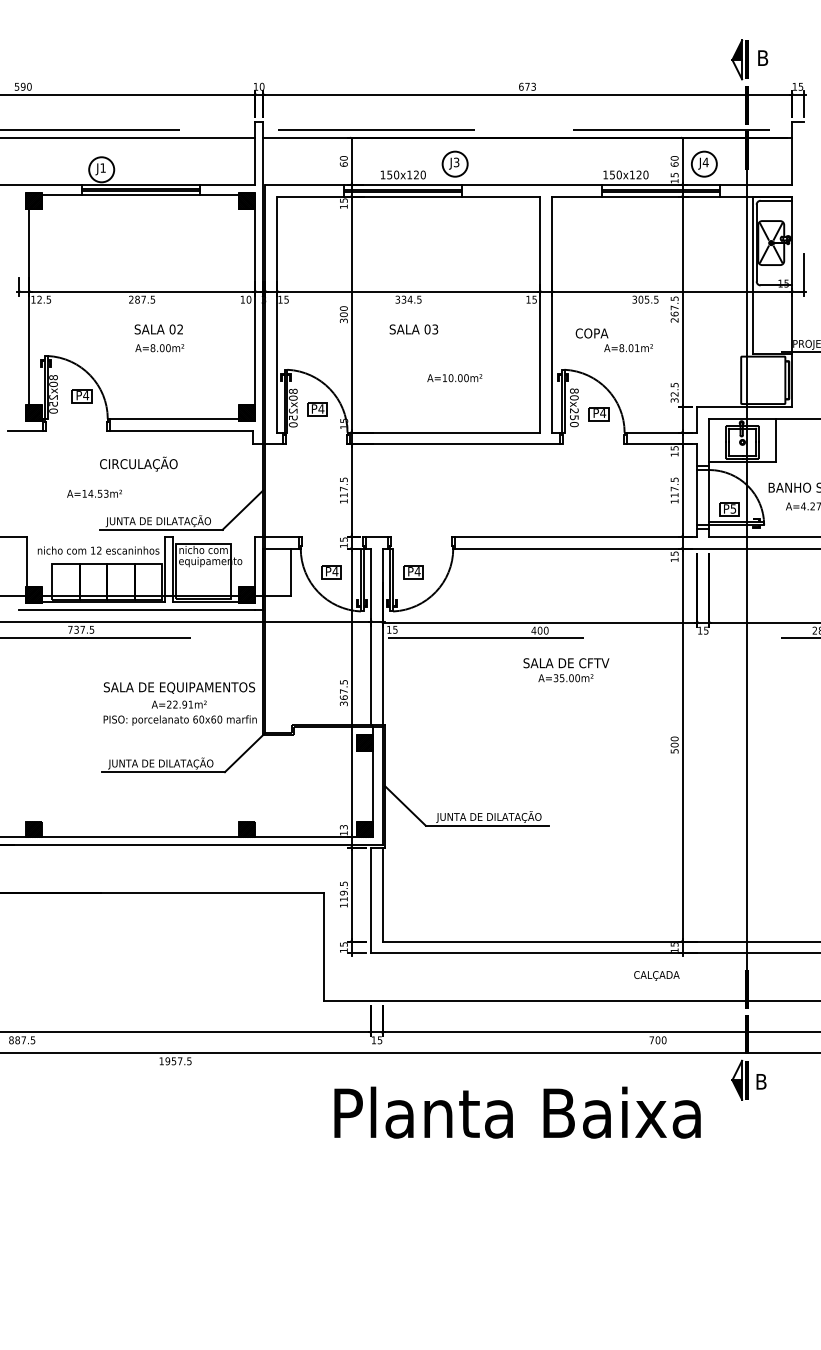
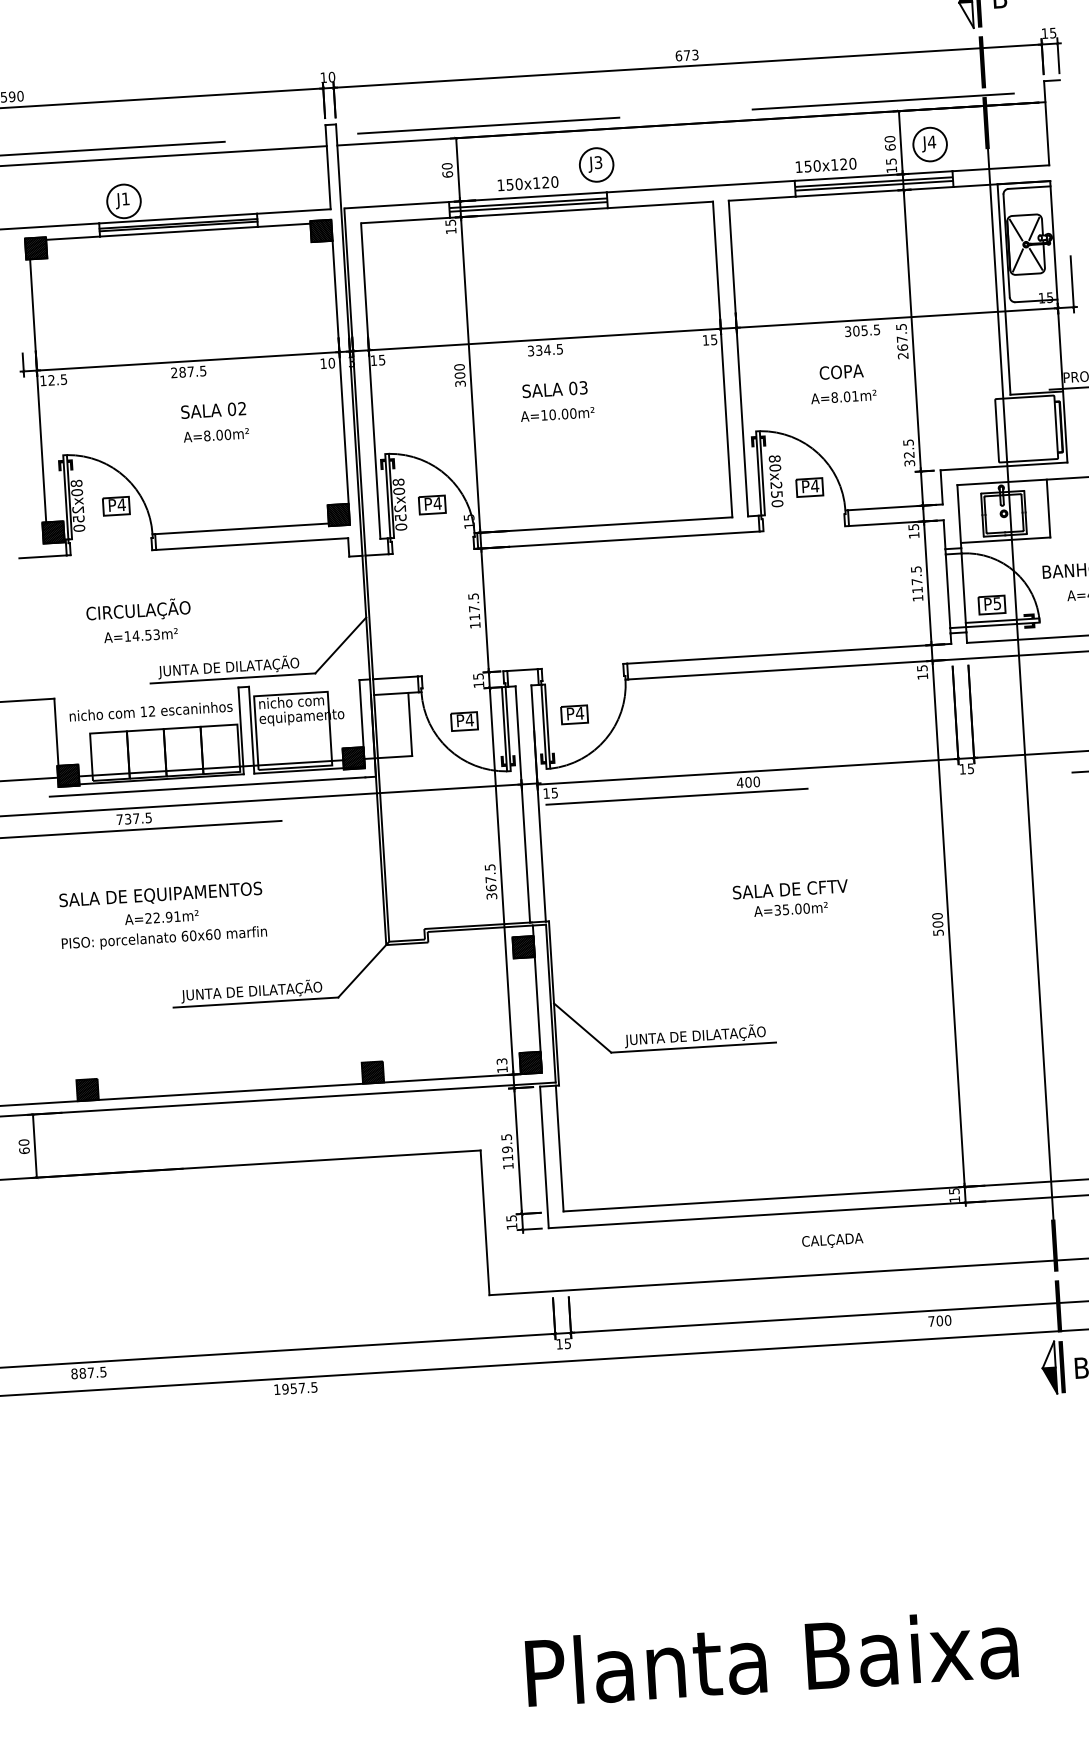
text: (591, 333) -> (840, 372), moved
text: (454, 378) -> (557, 414), moved
text: (138, 463) -> (137, 609), moved
text: (566, 670) -> (791, 899), moved
text: (179, 703) -> (162, 916), moved
text: (656, 975) -> (832, 1240), moved
text: (517, 1112) -> (771, 1657), moved

